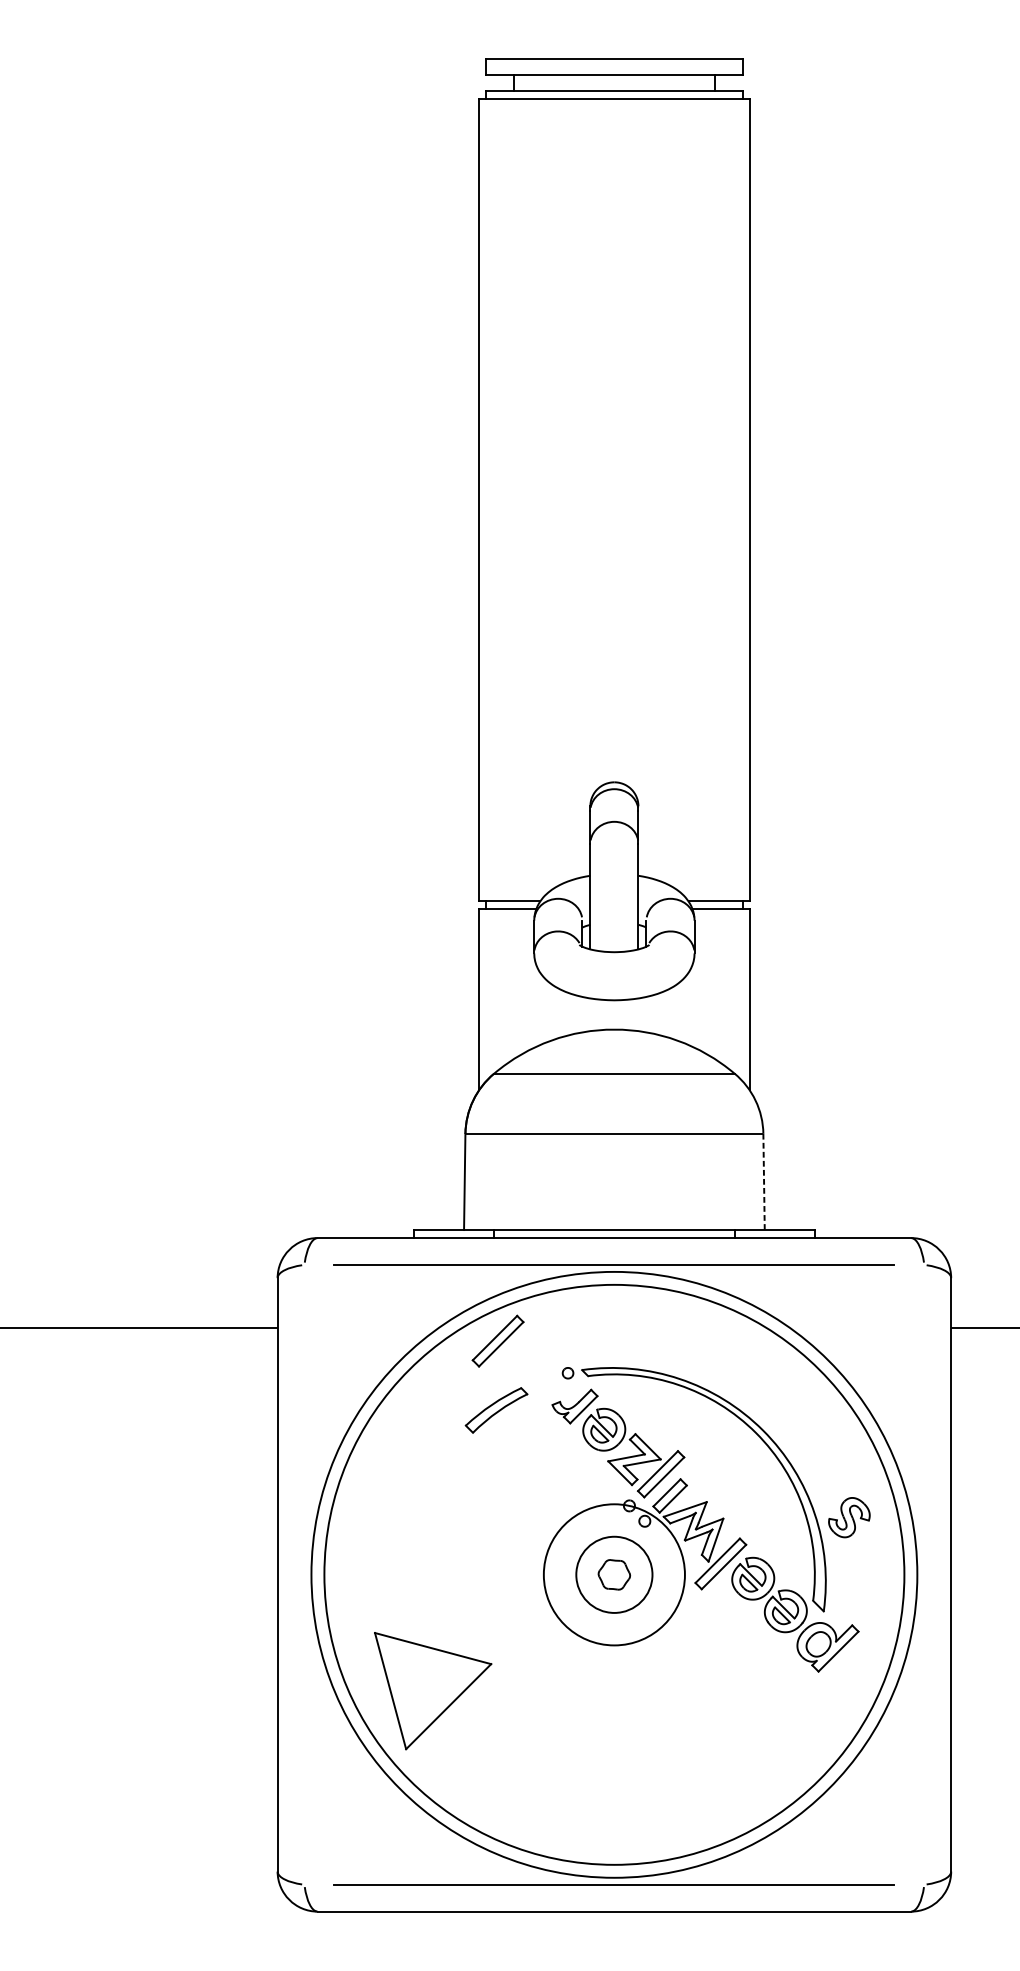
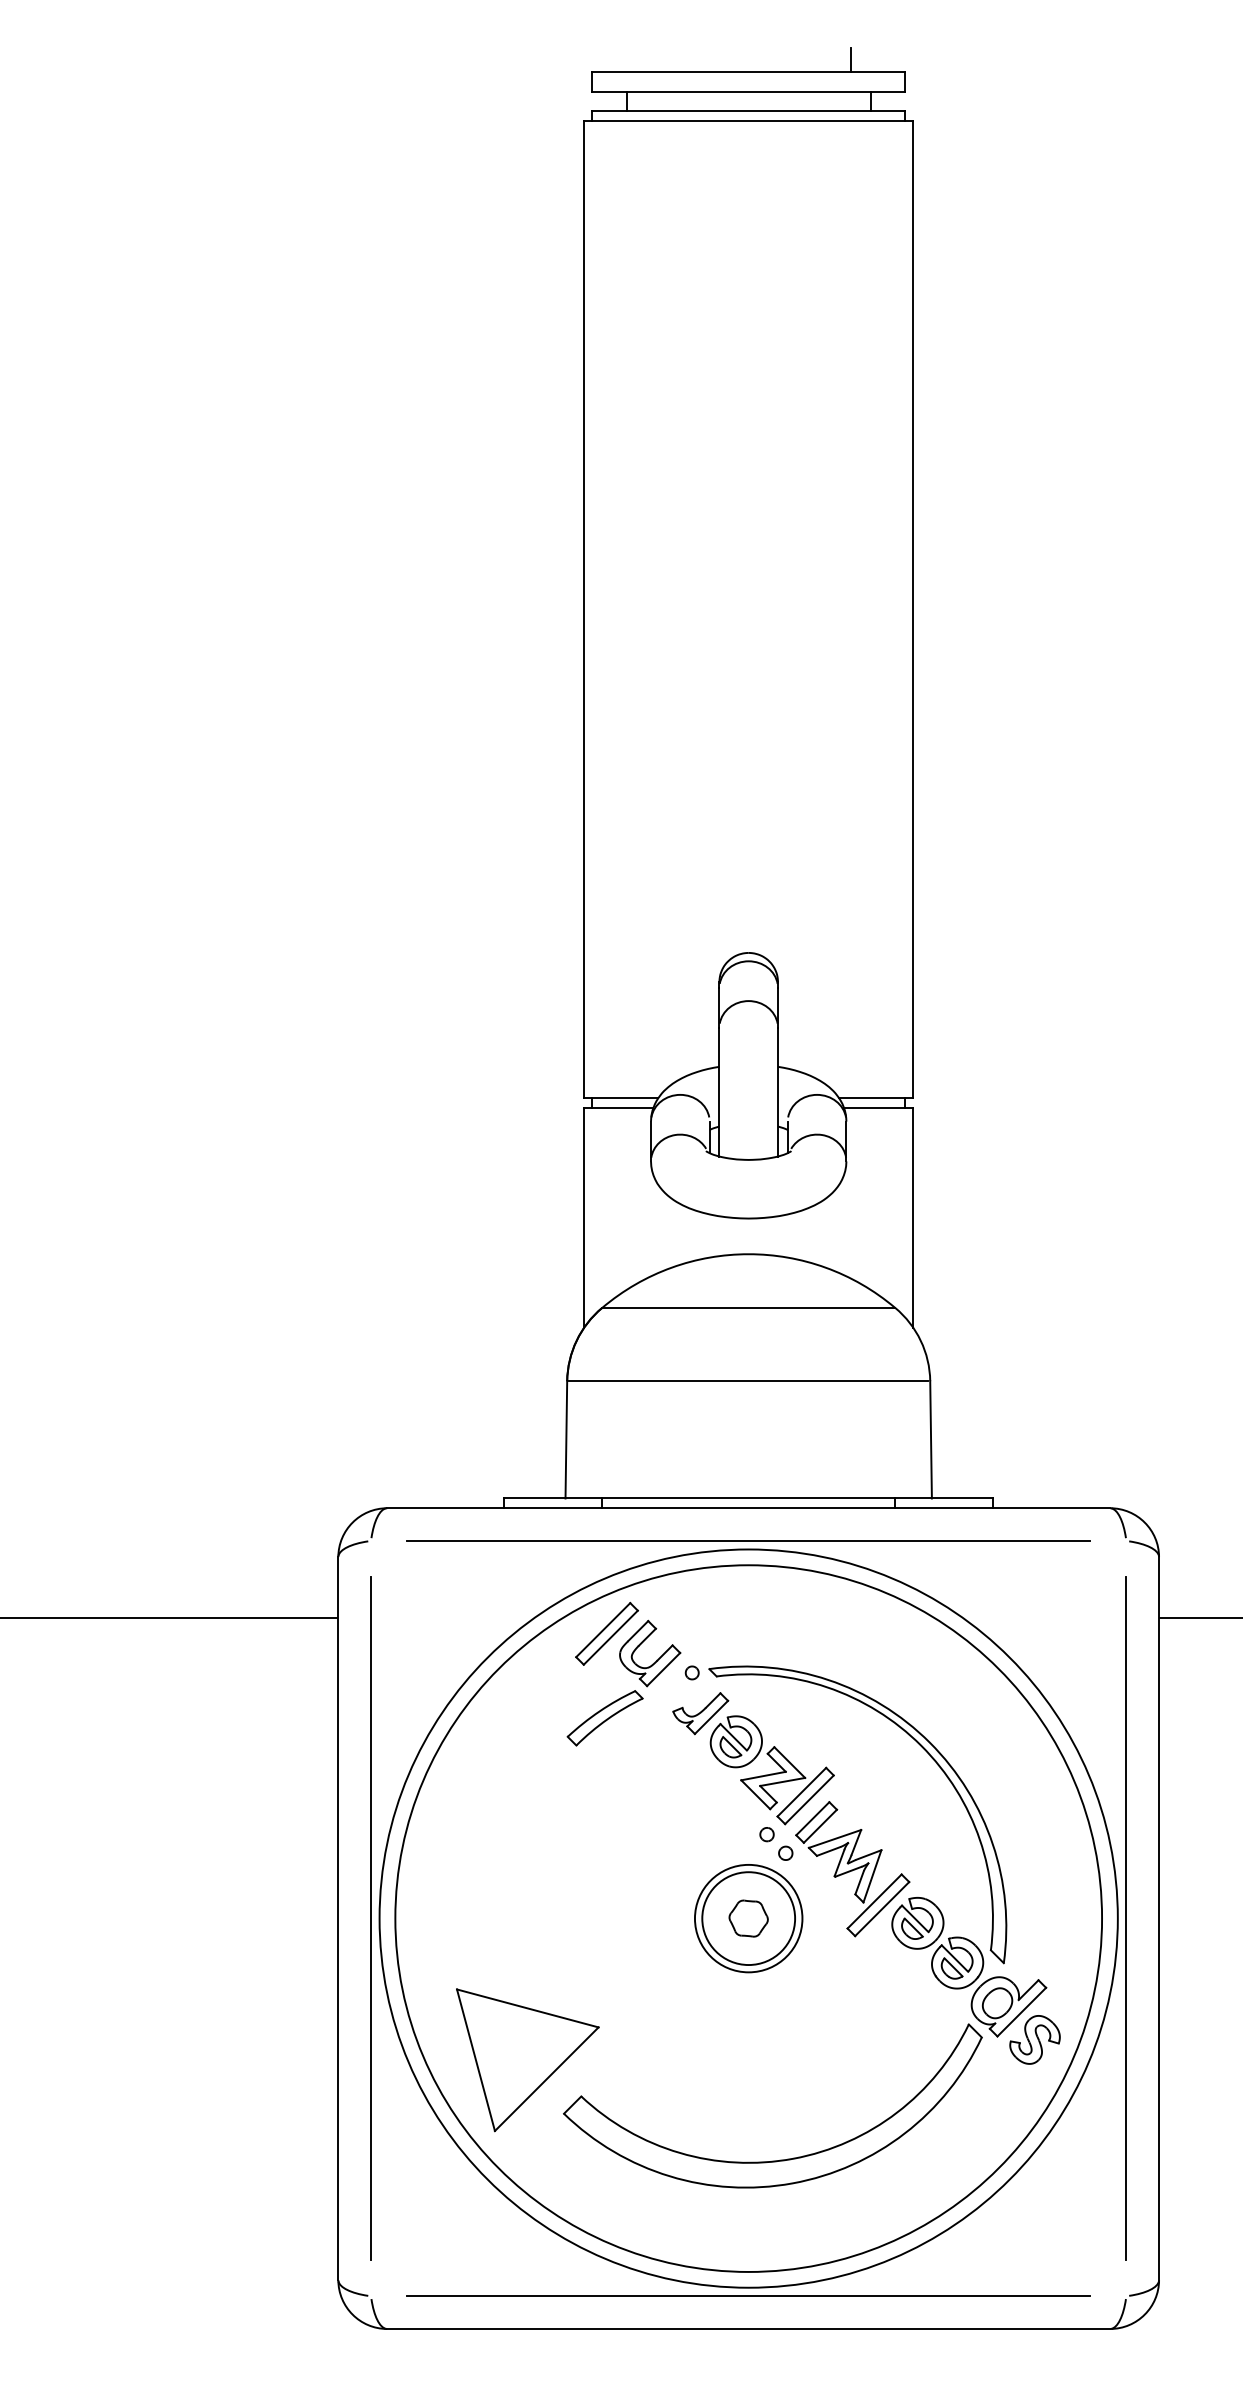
line: (698, 49) -> (851, 59), added
line: (764, 1181) -> (931, 1439), dashed -> solid
part: (539, 1362) -> (657, 1659), added
part: (848, 1517) -> (1034, 2039), moved
line: (304, 1574) -> (371, 1918), added
circle: (614, 1574) -> (748, 1918), size x0.62
line: (924, 1574) -> (1126, 1918), added
part: (640, 1772) -> (780, 2159), added

